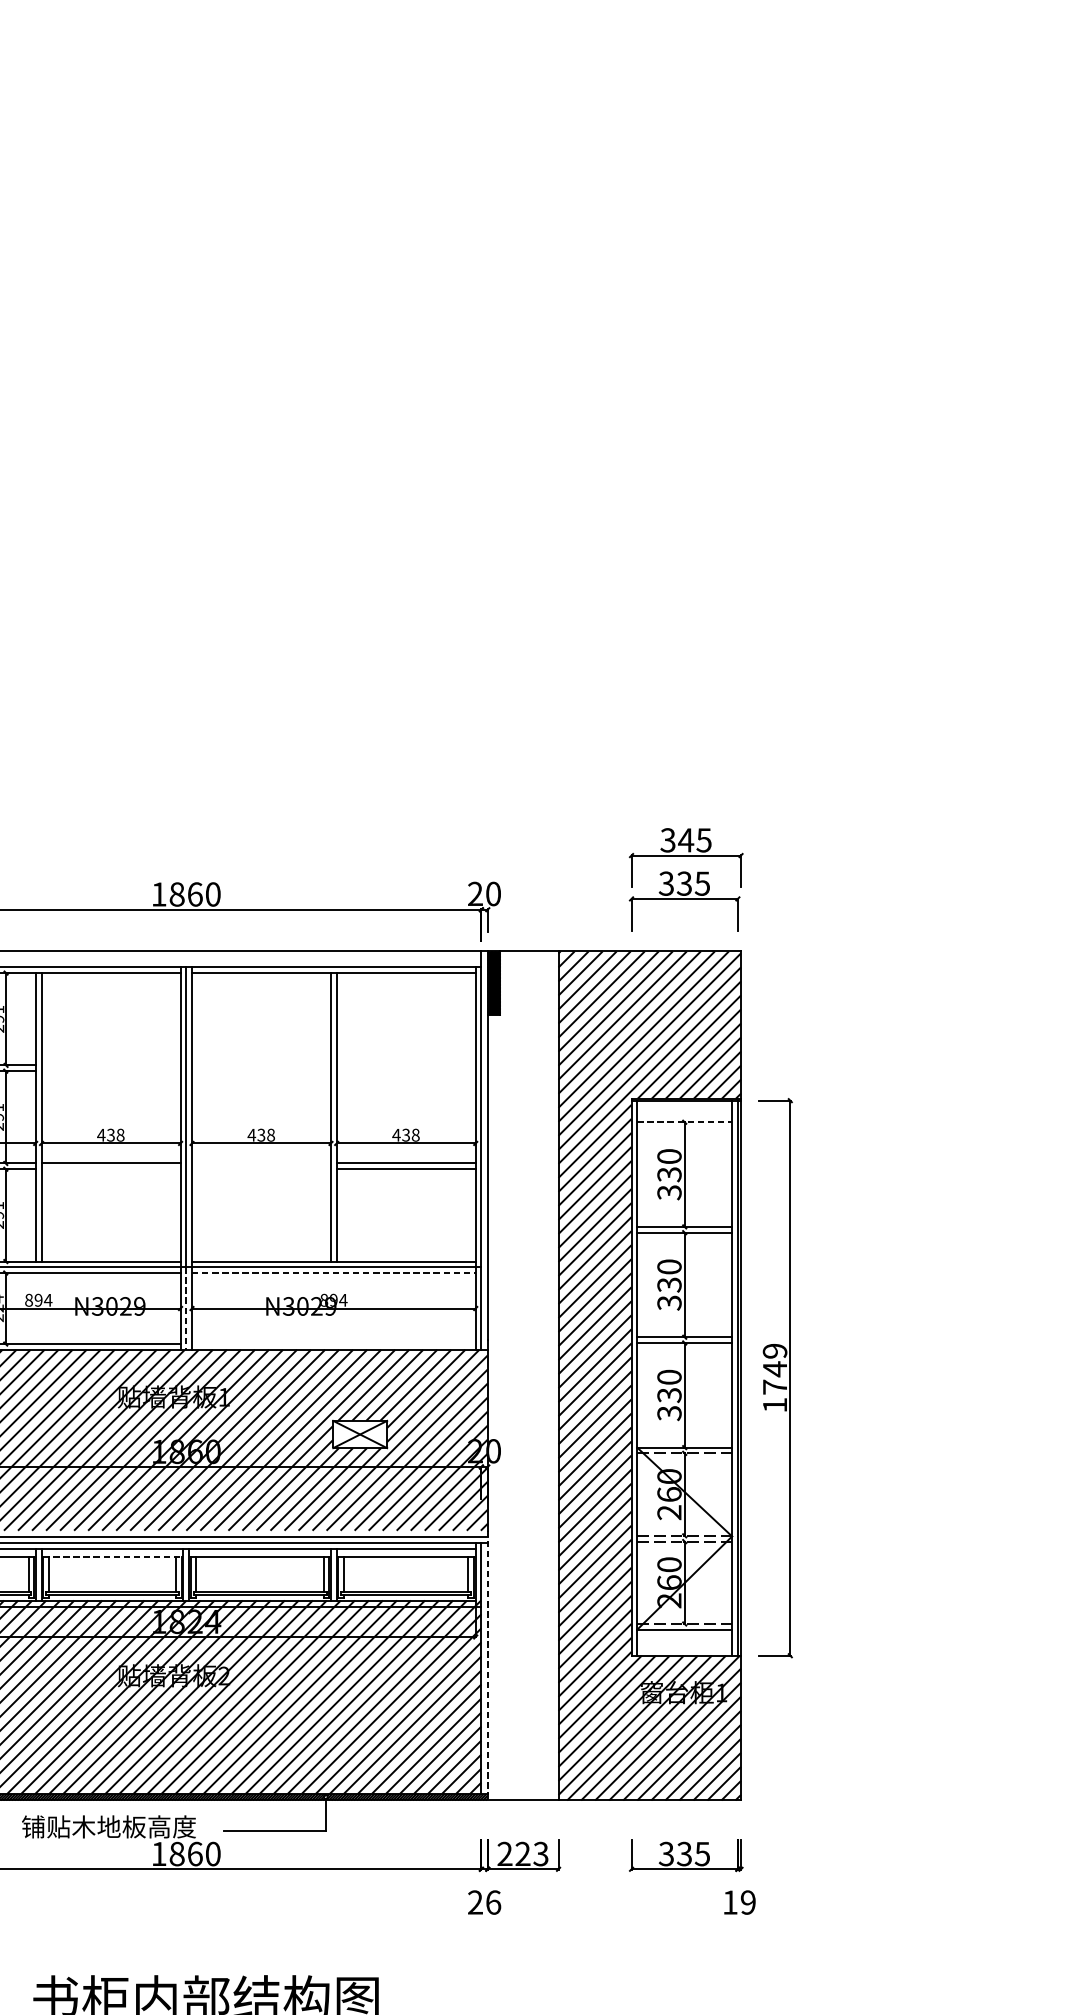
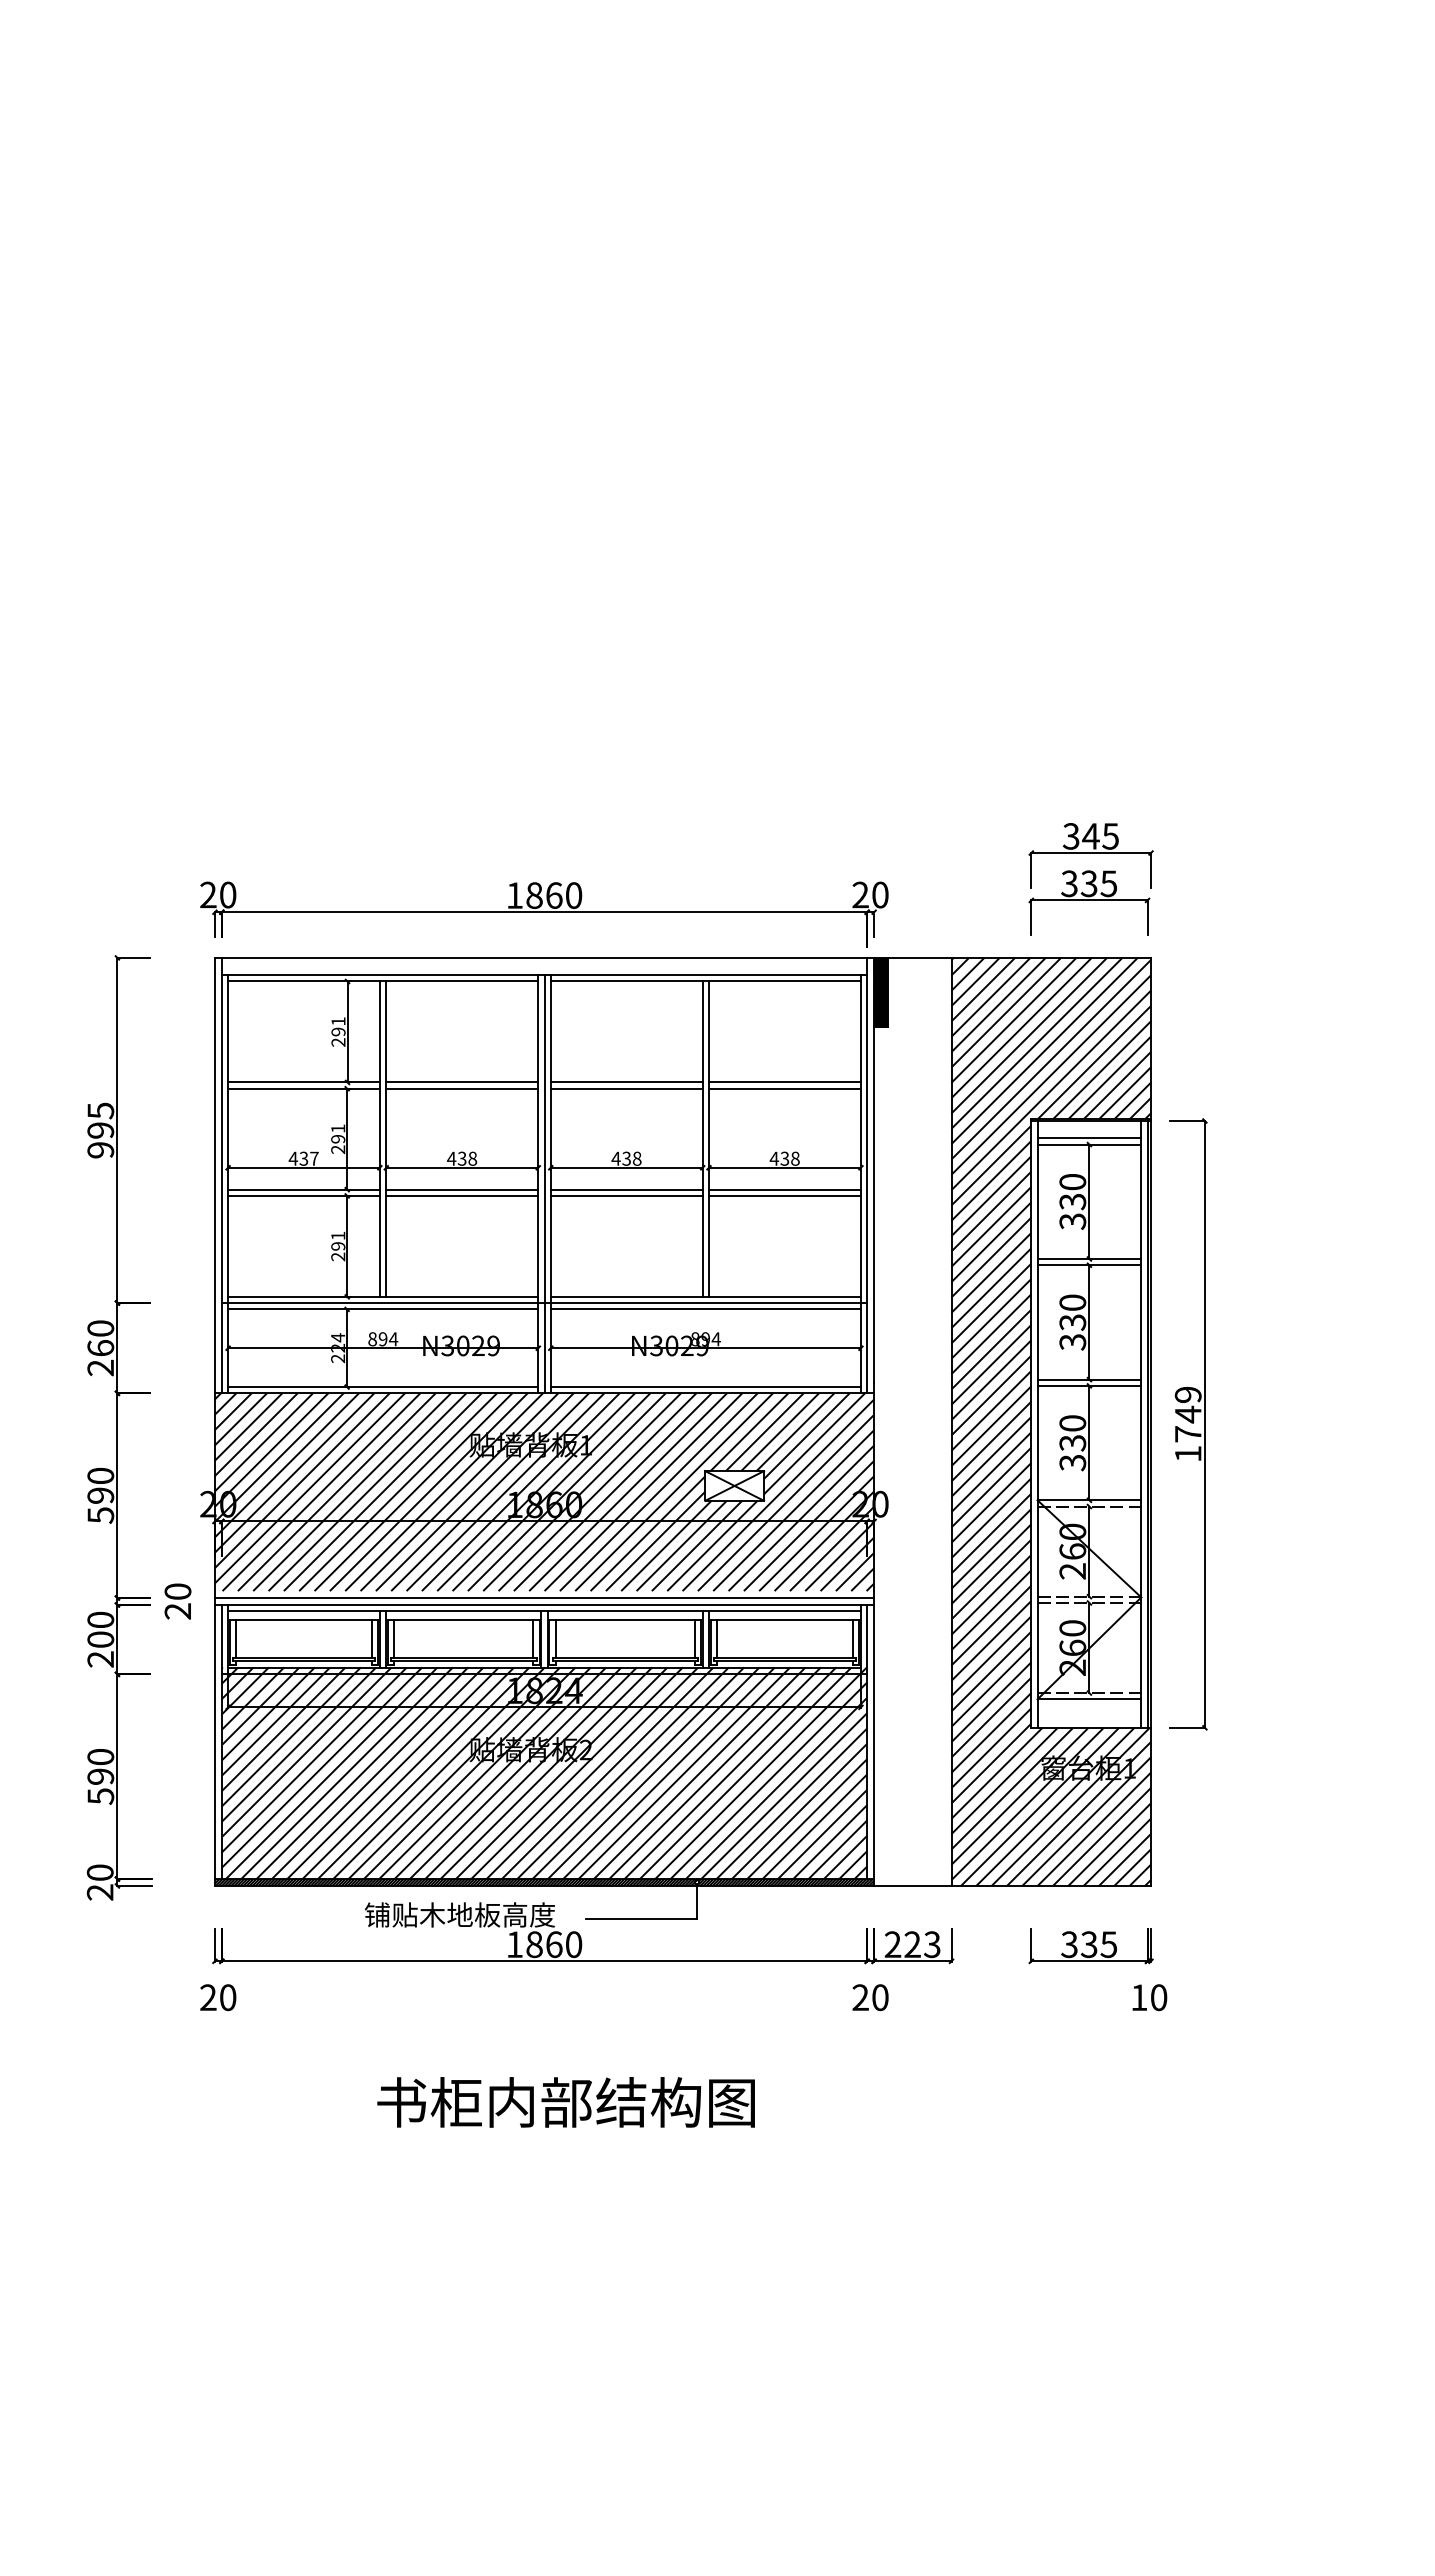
line: (111, 1065) -> (462, 1082), added
line: (261, 1065) -> (626, 1082), added
line: (405, 1065) -> (784, 1082), added
line: (111, 1070) -> (462, 1088), added
line: (261, 1070) -> (626, 1088), added
line: (405, 1070) -> (784, 1088), added
line: (684, 1116) -> (1089, 1138), added
line: (684, 1122) -> (1089, 1144), dashed -> solid
line: (261, 1163) -> (626, 1189), added
line: (111, 1168) -> (462, 1195), added
line: (261, 1168) -> (626, 1195), added
line: (334, 1273) -> (706, 1309), dashed -> solid
line: (186, 1308) -> (544, 1348), dashed -> solid
line: (333, 1344) -> (705, 1387), added
line: (112, 1556) -> (463, 1619), dashed -> solid
line: (488, 1666) -> (874, 1739), dashed -> solid
text: (493, 1902) -> (880, 1997), 26 -> 20
text: (747, 1902) -> (1158, 1997), 19 -> 10

